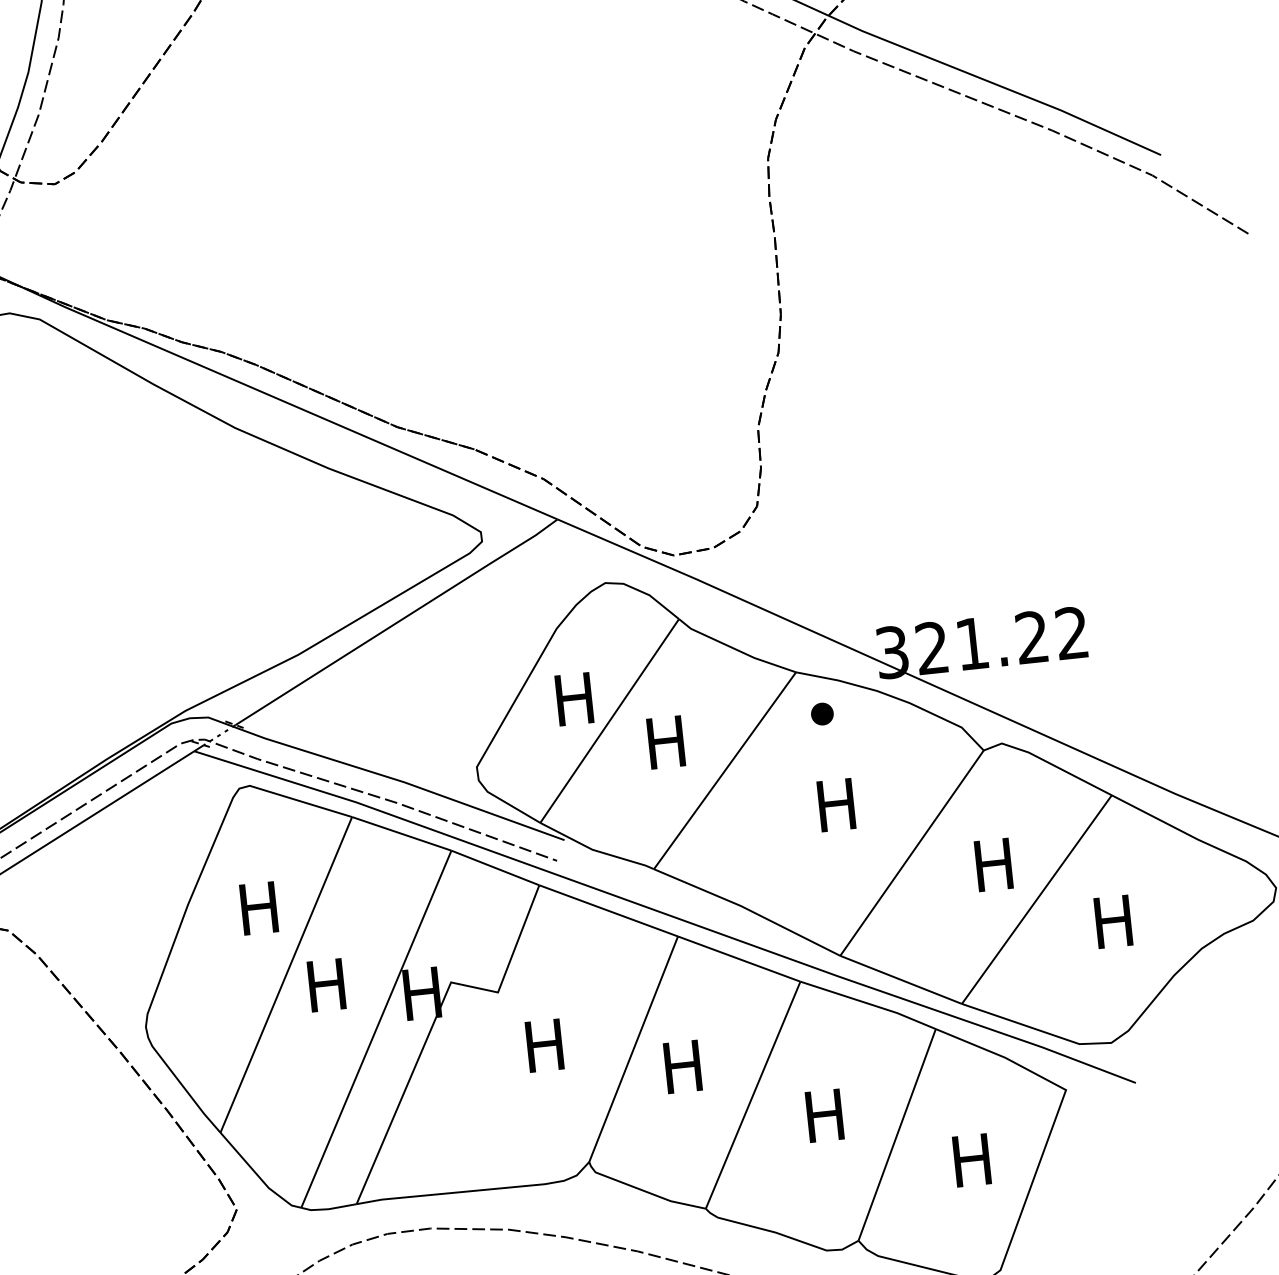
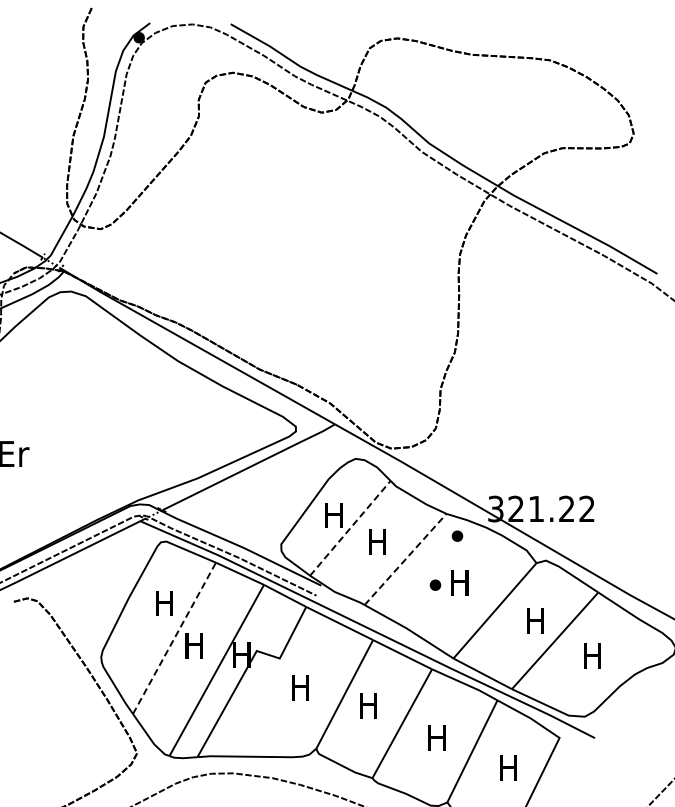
line: (609, 719) -> (350, 527), solid -> dashed
line: (724, 770) -> (405, 559), solid -> dashed
part: (789, 813) -> (435, 584), added
line: (286, 973) -> (174, 637), solid -> dashed

